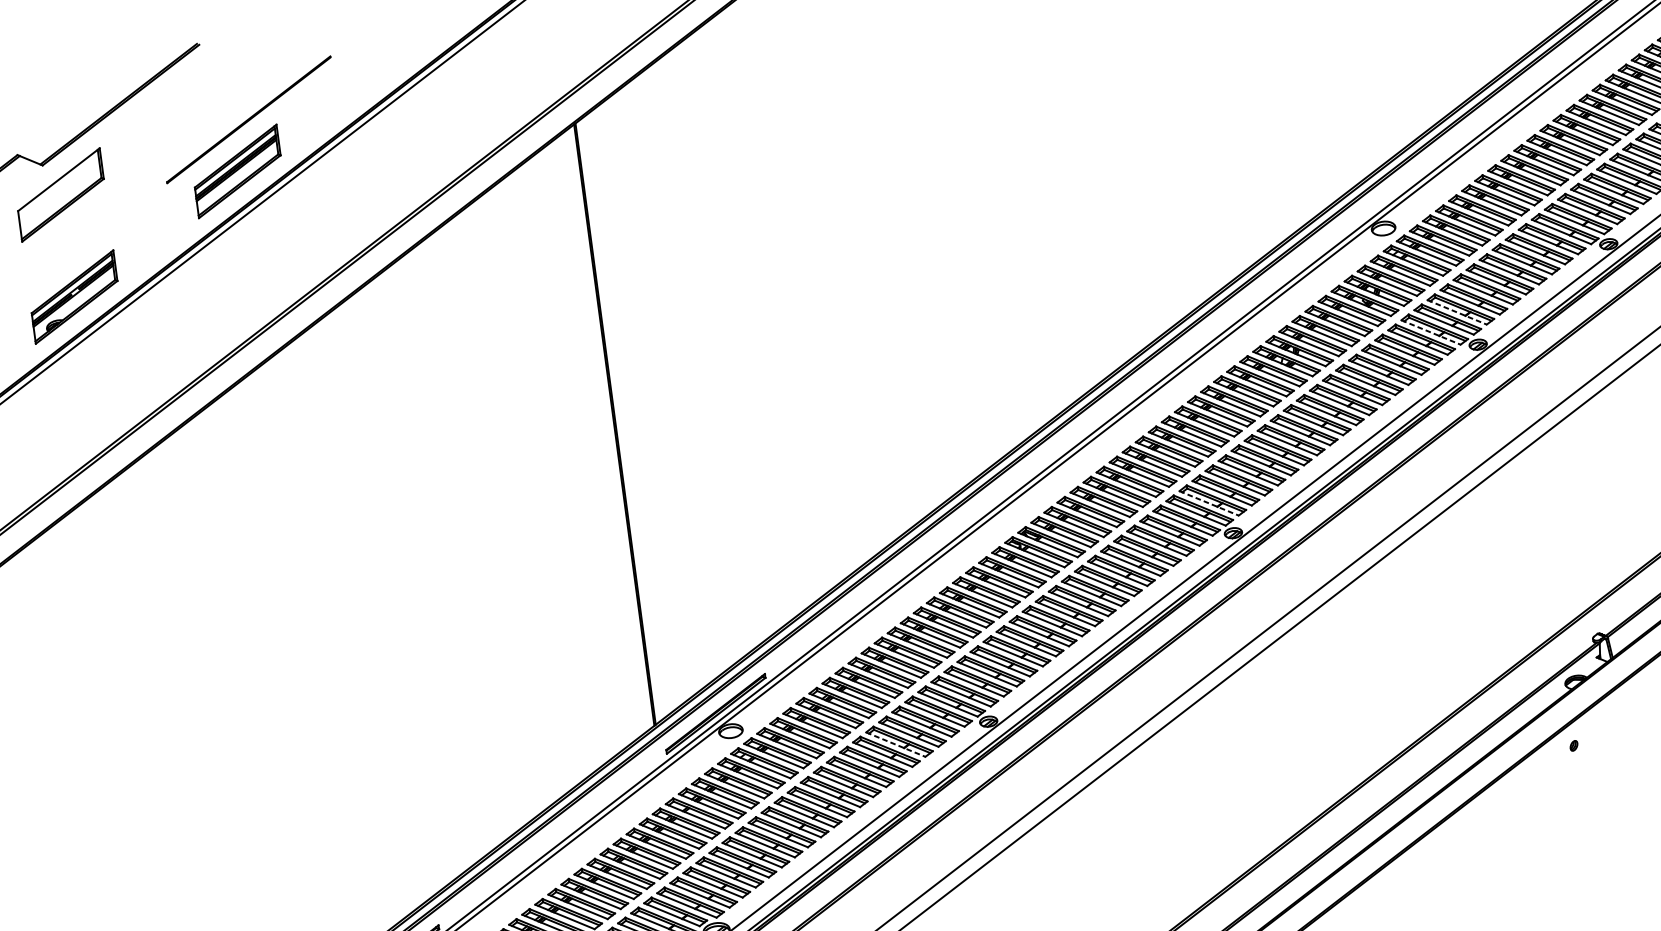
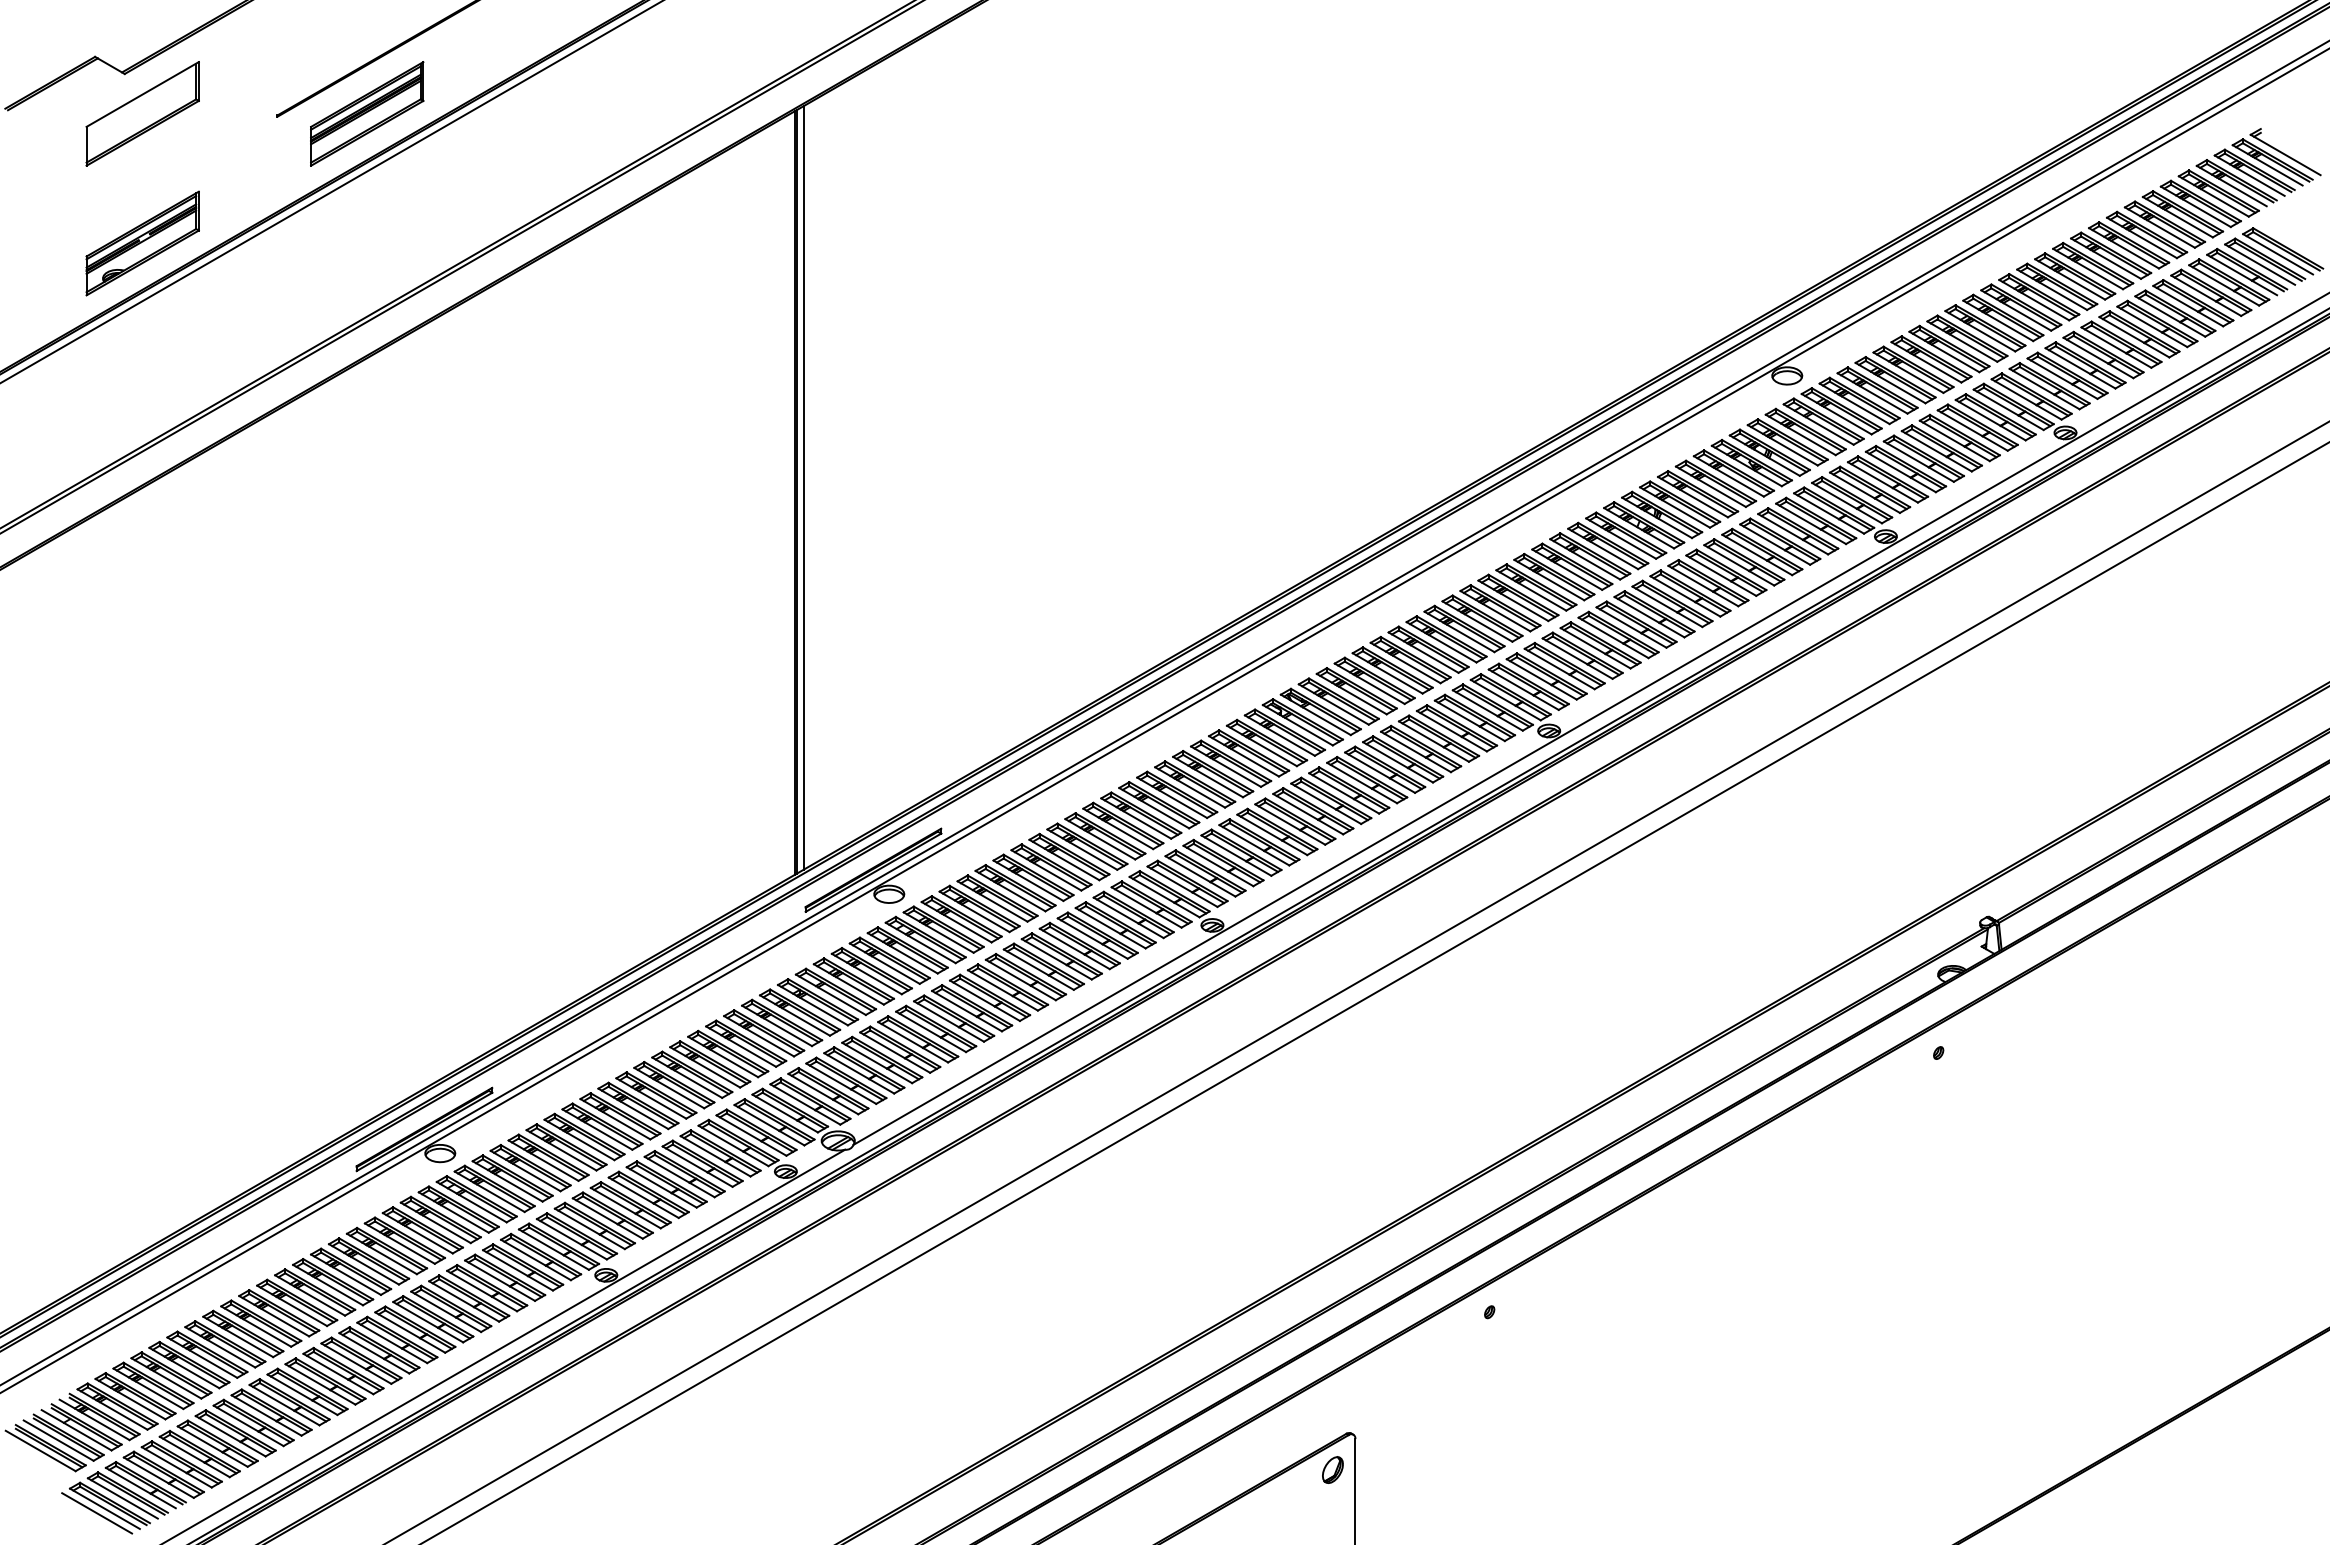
line: (1457, 312) -> (1865, 493), dashed -> solid
line: (1431, 332) -> (1829, 513), dashed -> solid
line: (620, 419) -> (803, 487), added
line: (1209, 503) -> (1524, 690), dashed -> solid
line: (896, 744) -> (1093, 938), dashed -> solid

